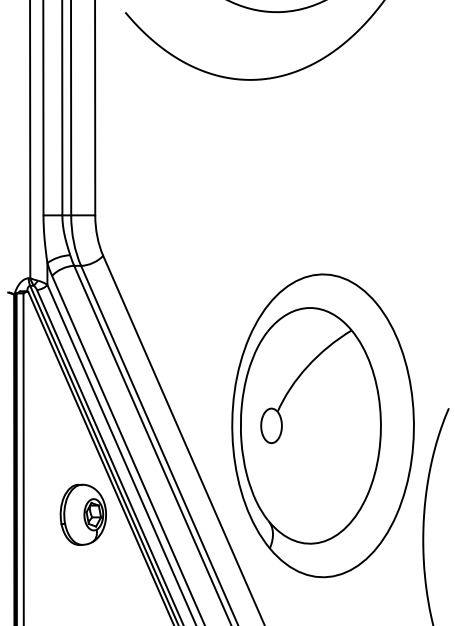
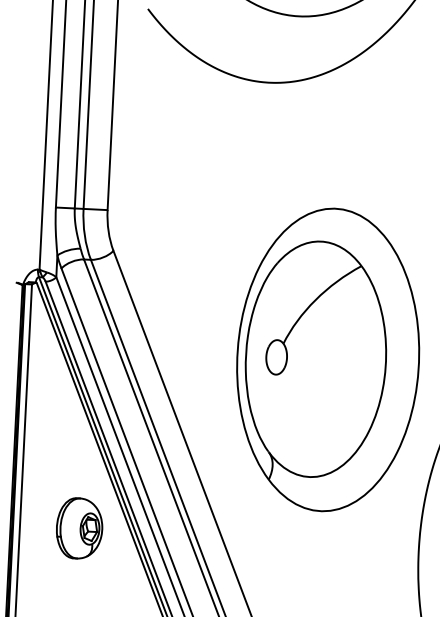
part: (322, 425) -> (327, 359), moved
part: (82, 514) -> (78, 528), moved

